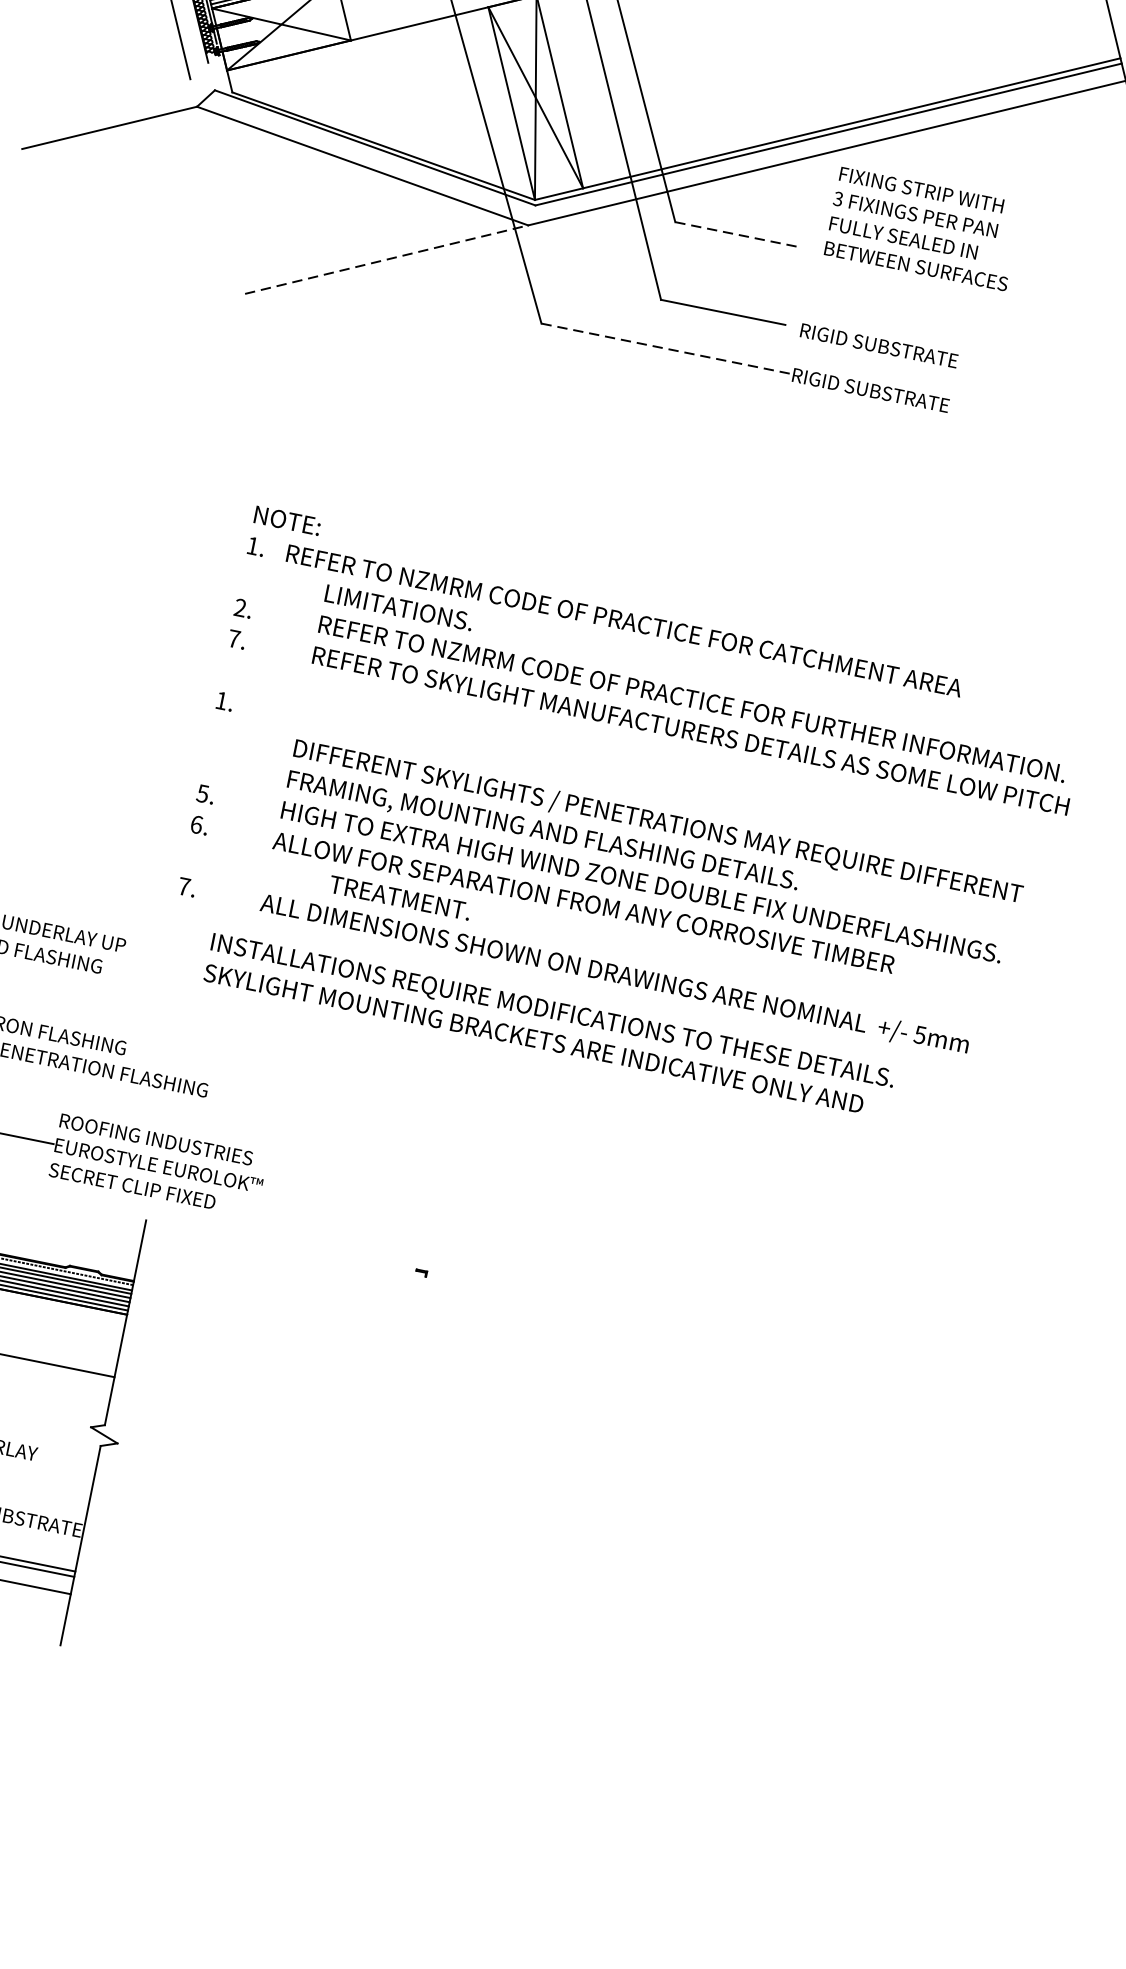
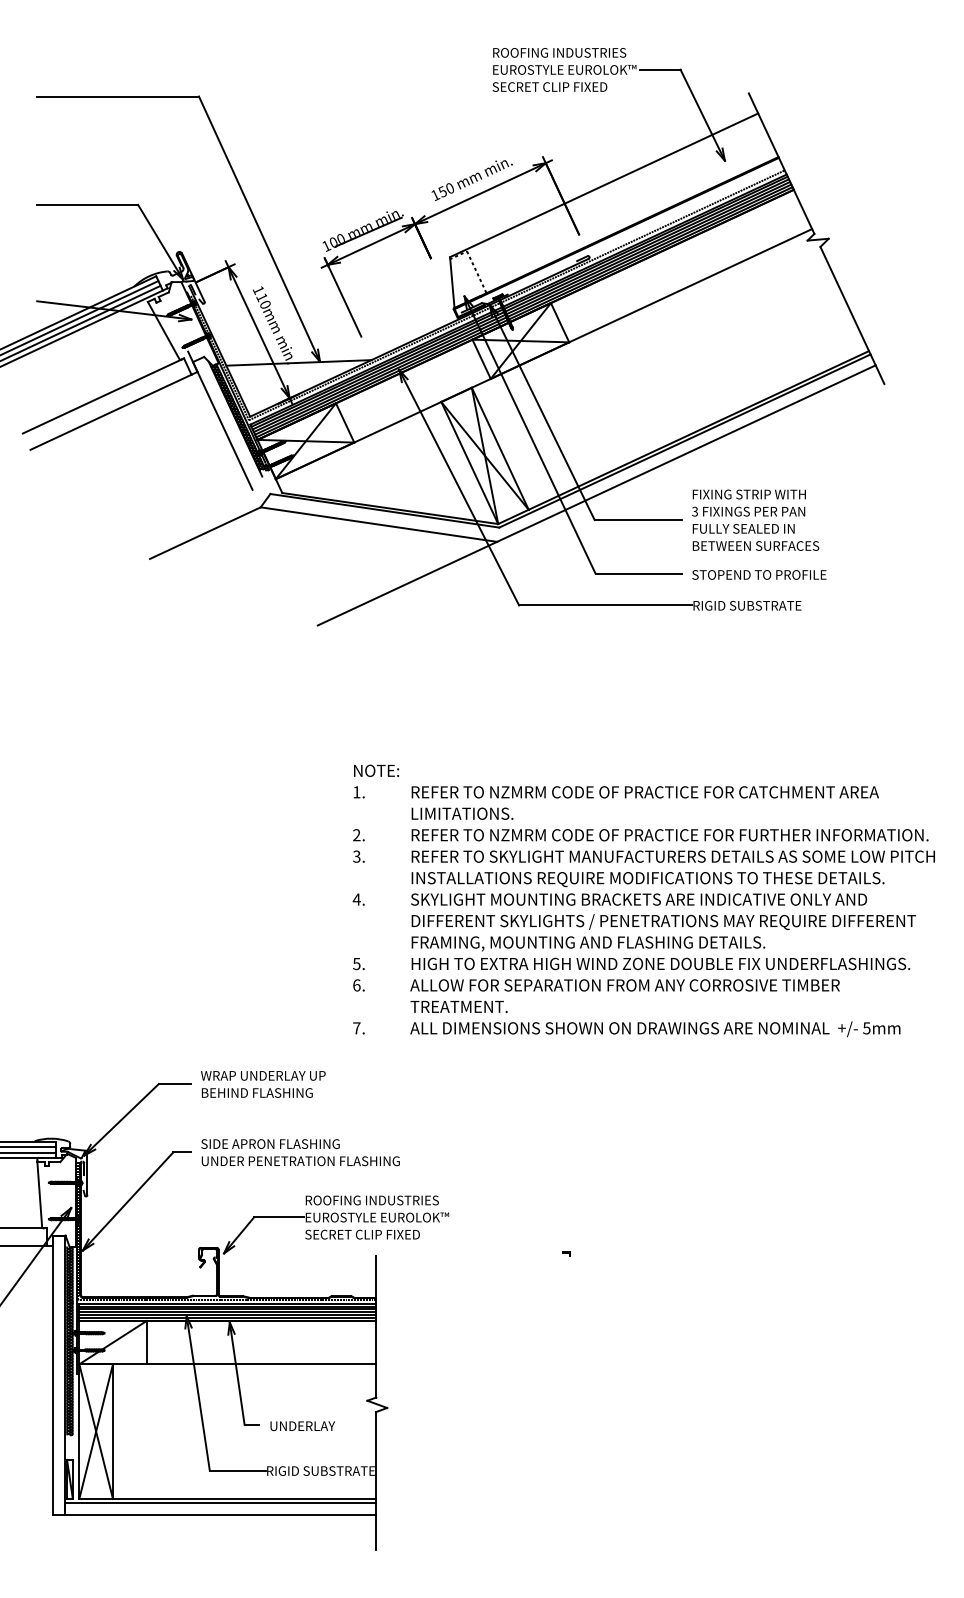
text: (923, 227) -> (755, 519), moved
line: (738, 234) -> (638, 519), dashed -> solid
line: (386, 259) -> (407, 583), dashed -> solid
line: (666, 348) -> (605, 605), dashed -> solid
text: (897, 348) -> (759, 574), RIGID SUBSTRATE -> STOPEND TO PROFILE
text: (623, 620) -> (644, 792), moved
text: (233, 638) -> (356, 856), 7. -> 3.
text: (221, 700) -> (356, 899), 1. -> 4.
text: (399, 897) -> (458, 1006), moved
text: (549, 1025) -> (647, 888), moved

